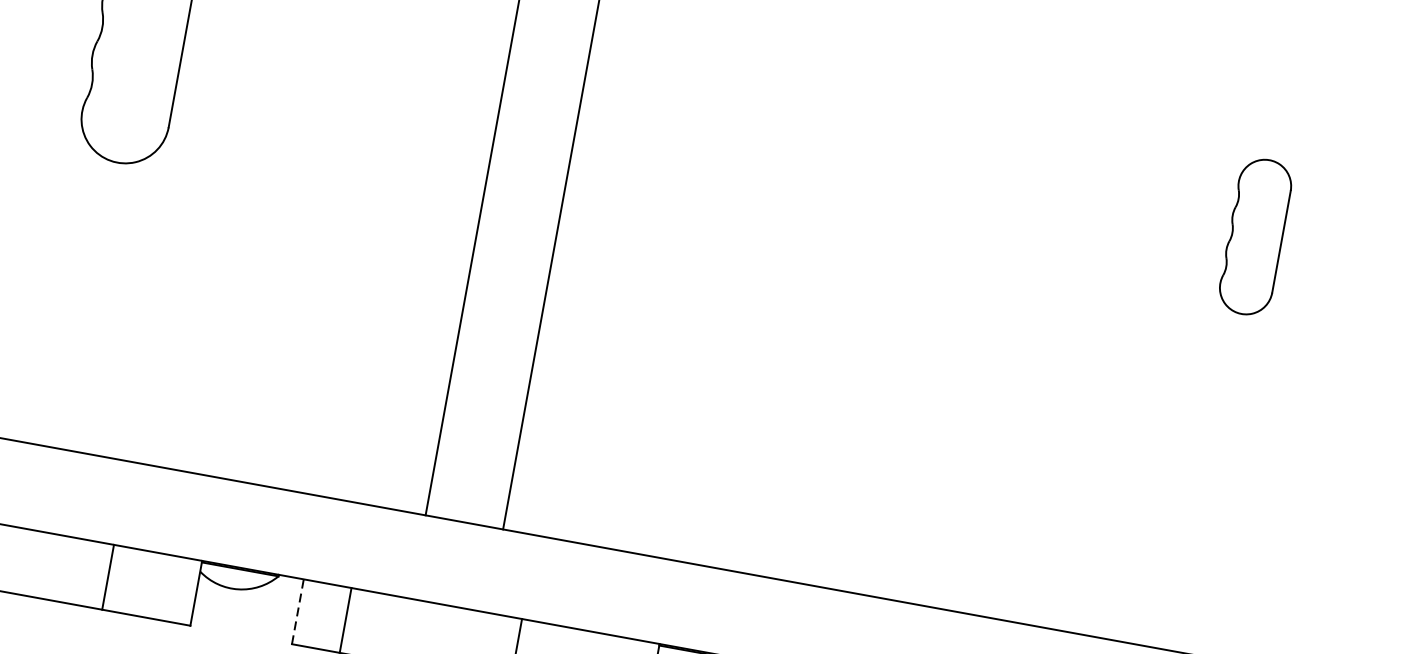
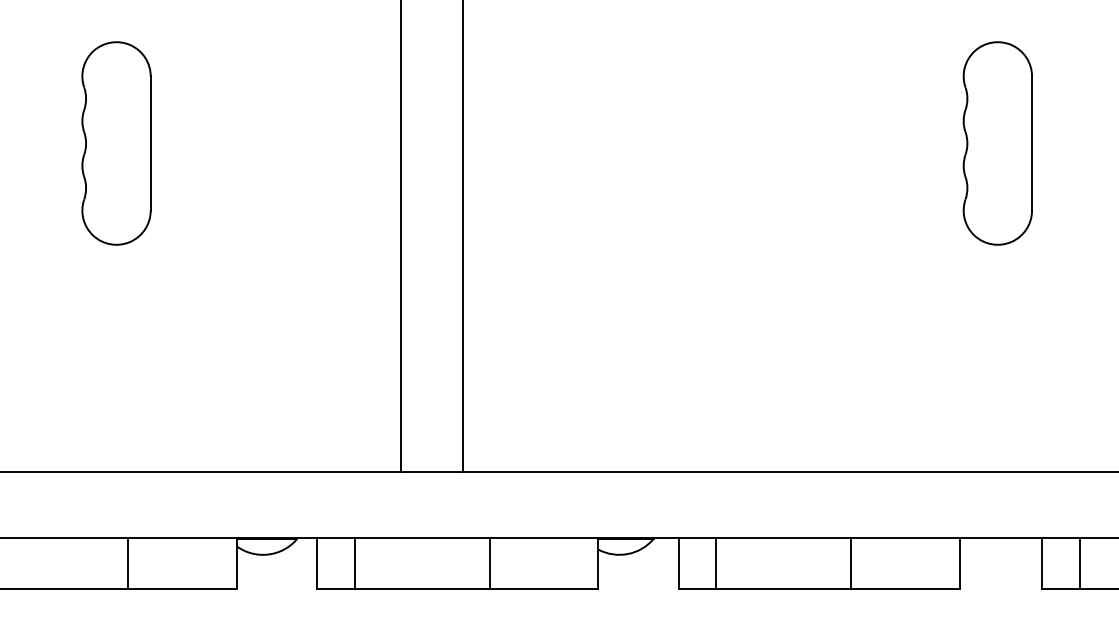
part: (1255, 237) -> (997, 143), size x1.67
line: (107, 577) -> (127, 563), moved
line: (297, 611) -> (316, 563), dashed -> solid

